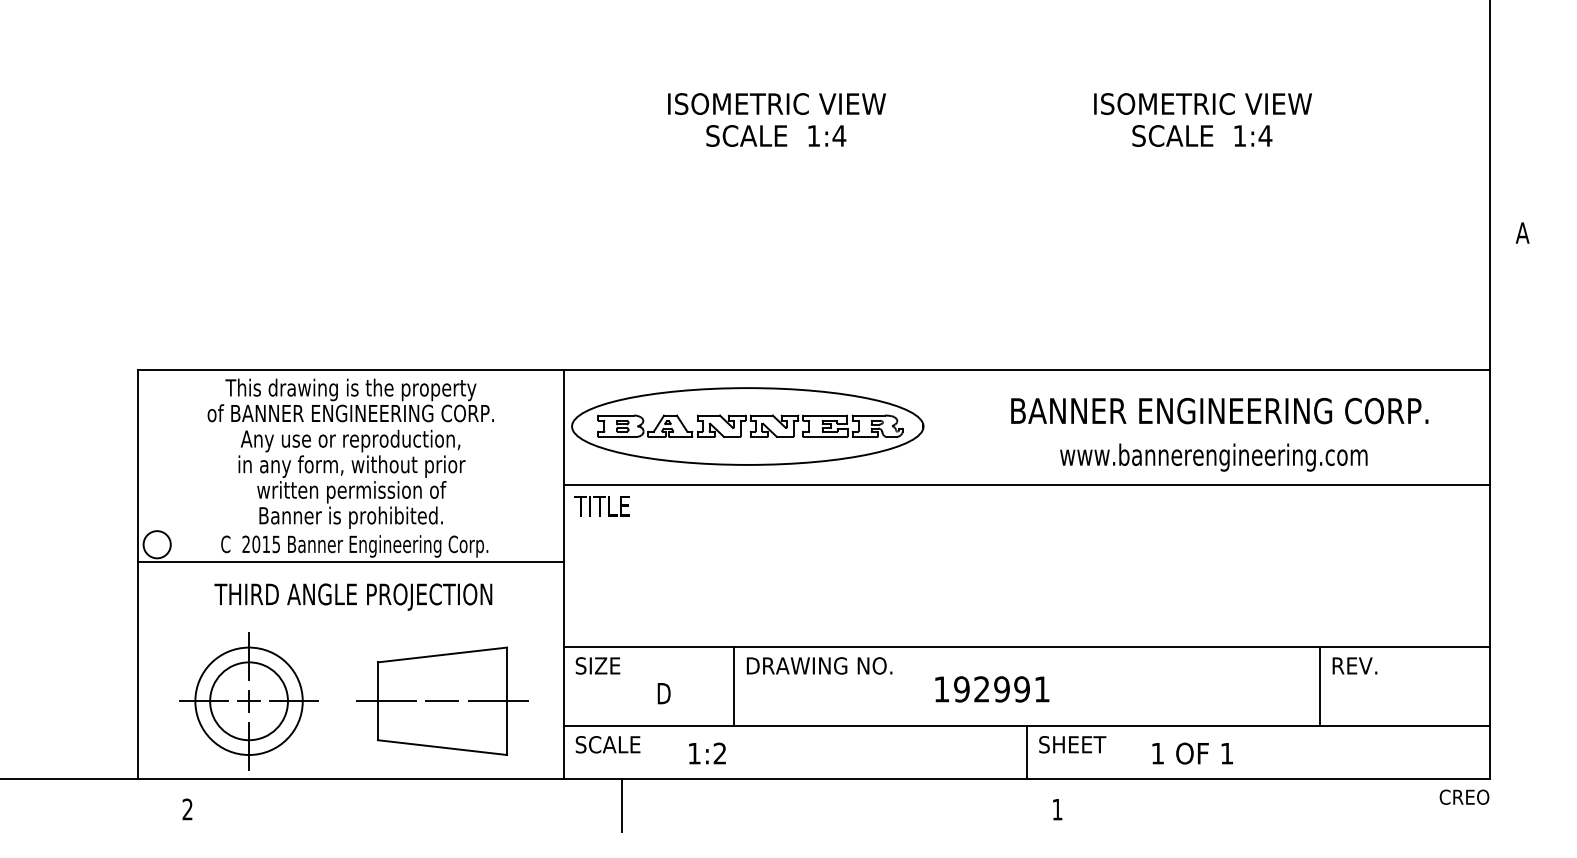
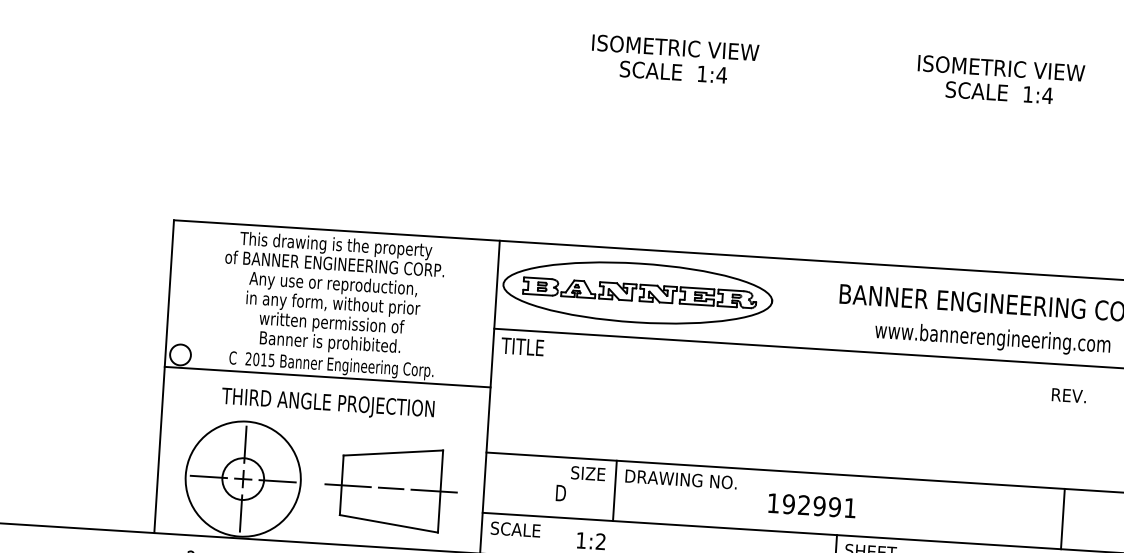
text: (597, 665) -> (587, 473), moved
text: (1354, 665) -> (1068, 395), moved
circle: (248, 701) -> (242, 479), size x0.7
circle: (248, 701) -> (242, 479), size x1.4

